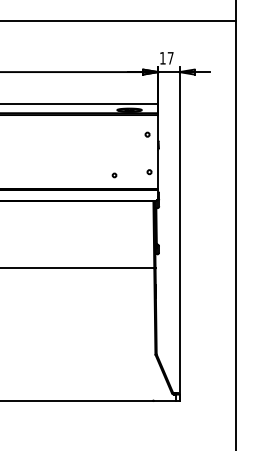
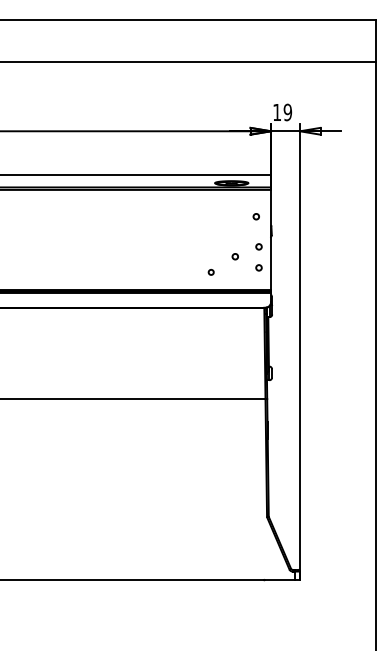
text: (170, 58) -> (287, 112), 17 -> 19
circle: (149, 156) -> (258, 246), added
circle: (131, 163) -> (234, 256), added

